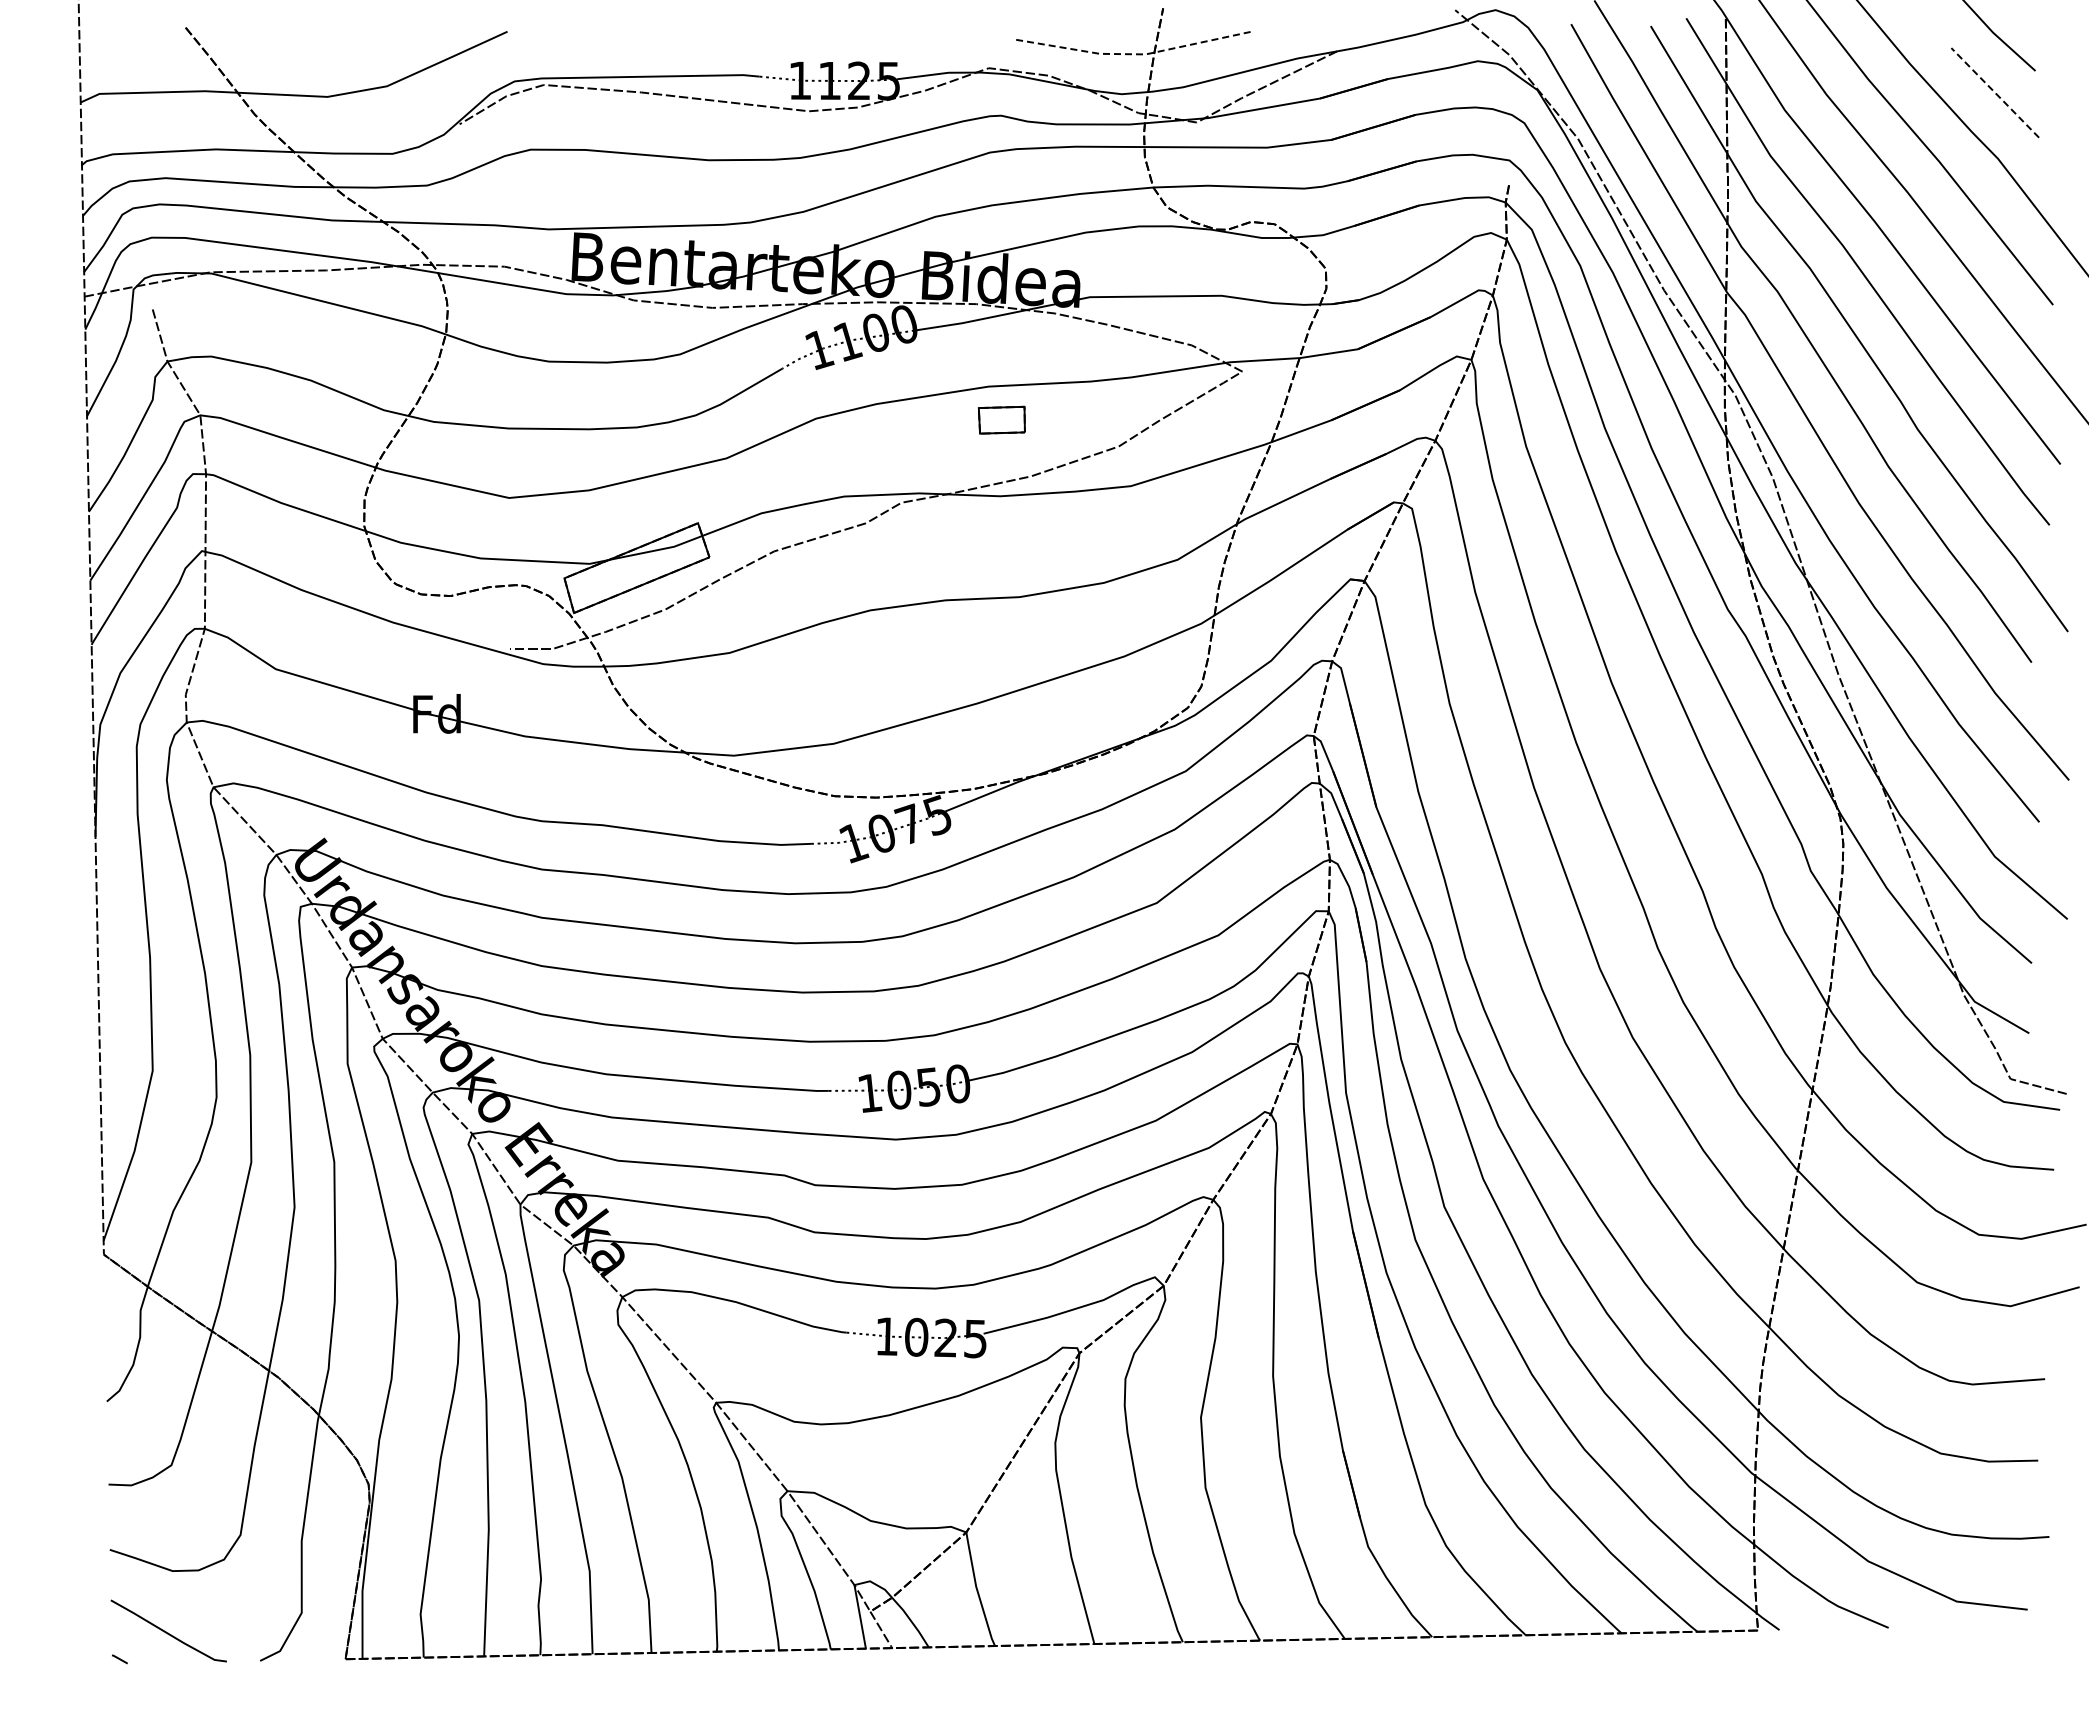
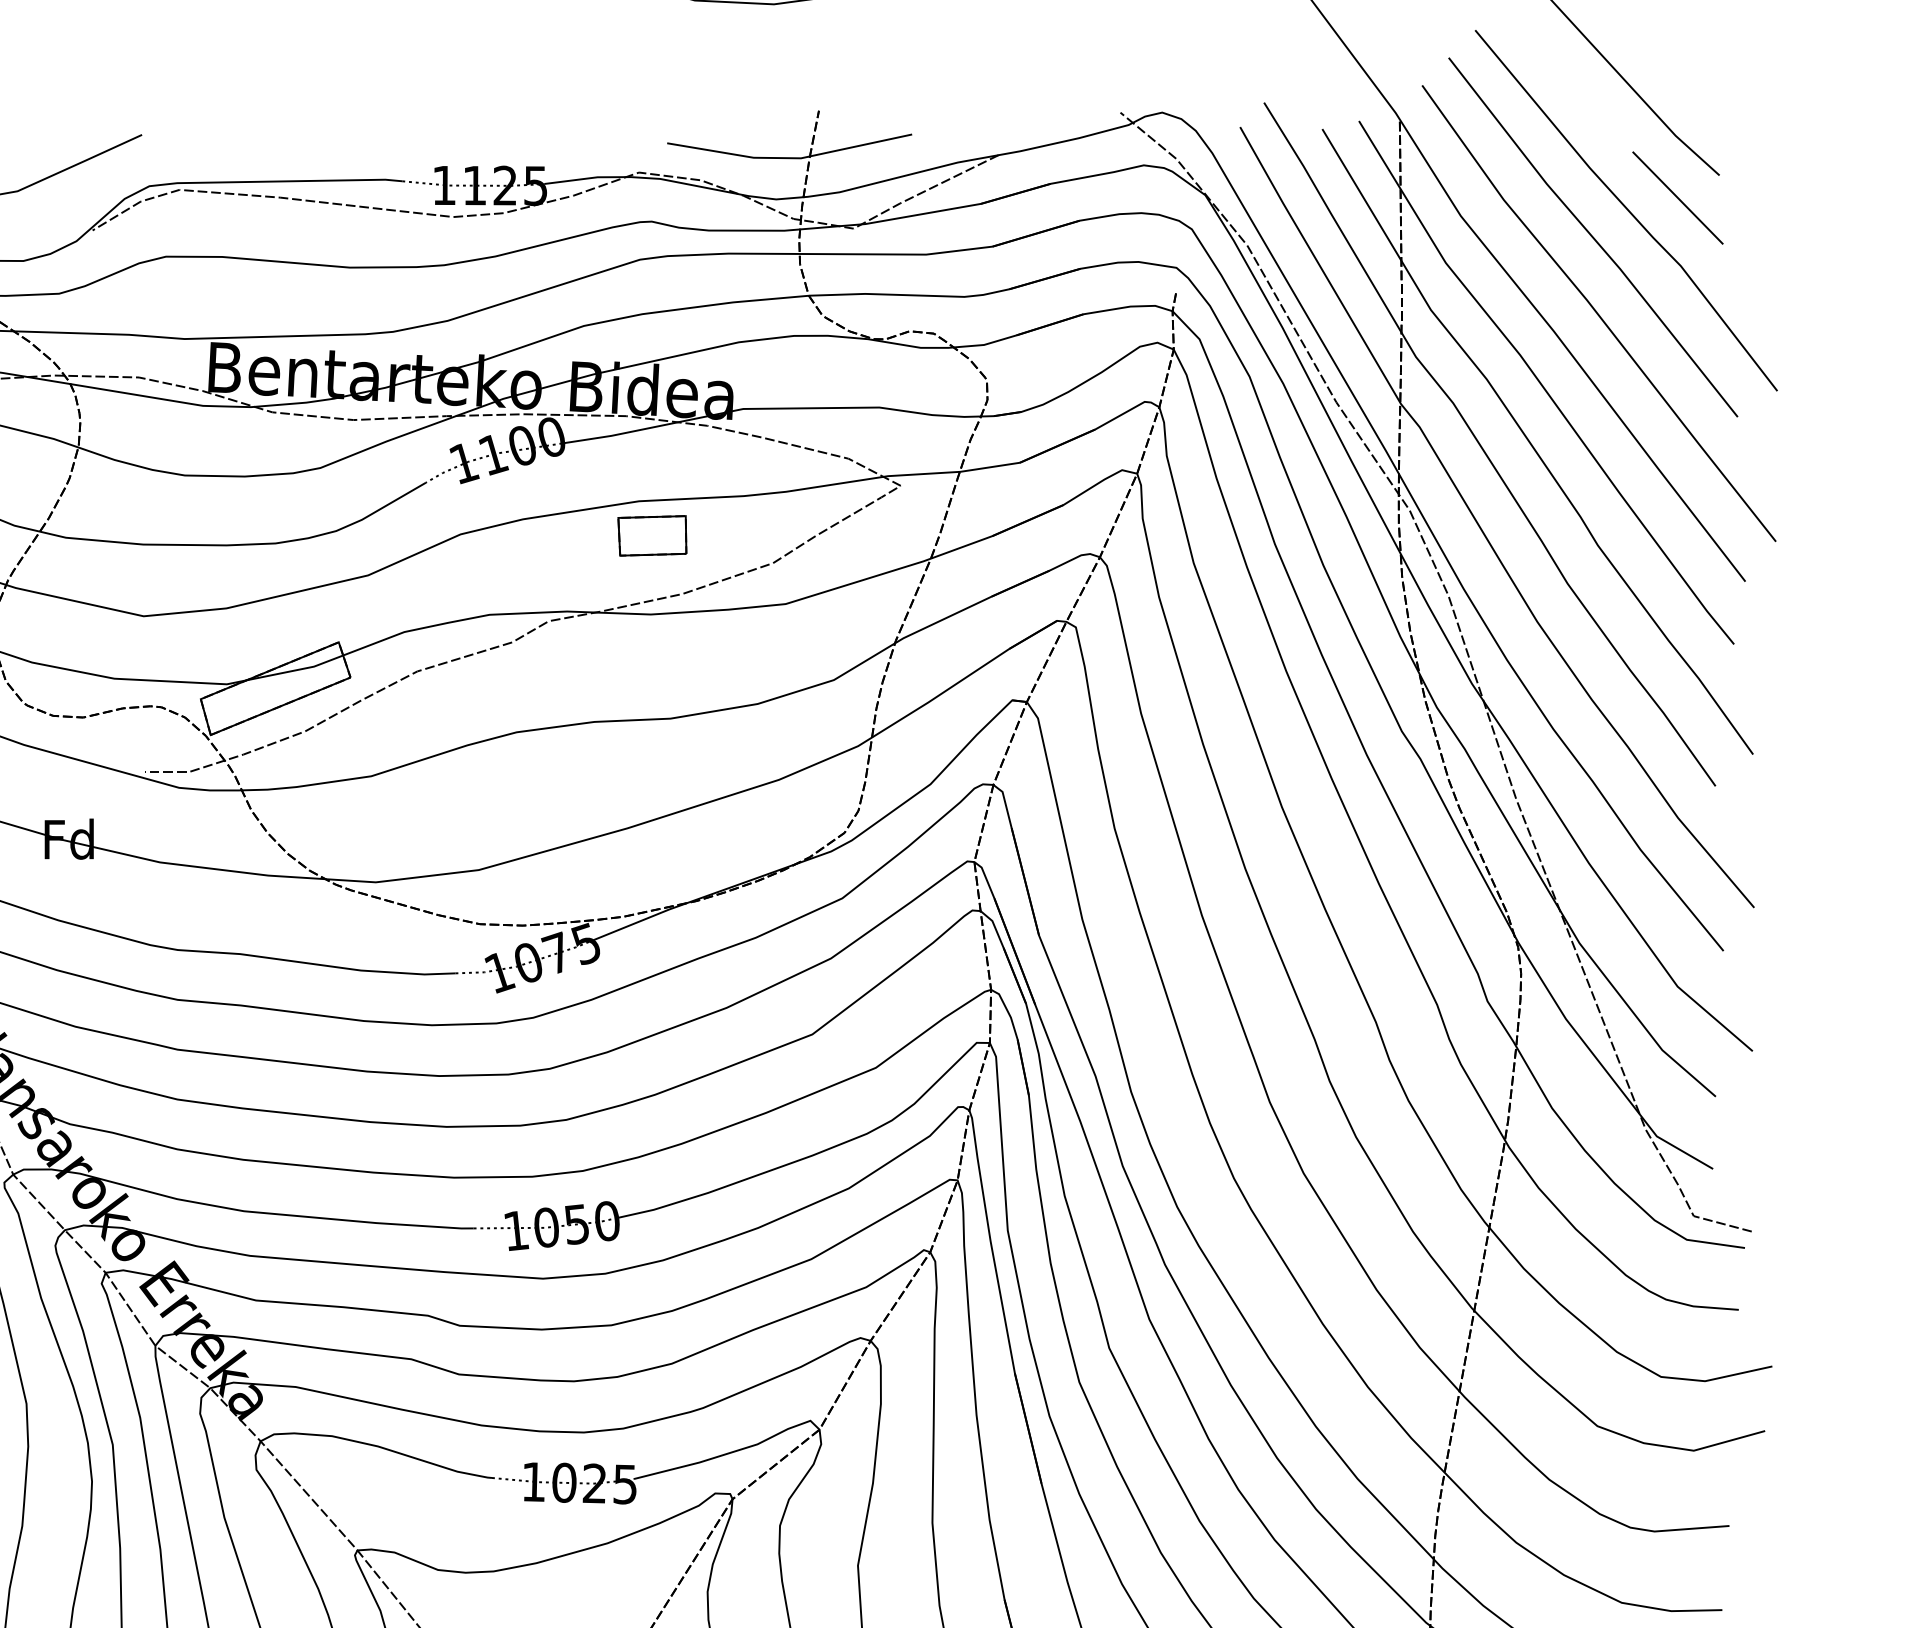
line: (1135, 54) -> (790, 158), dashed -> solid
line: (1995, 93) -> (1678, 198), dashed -> solid
part: (1001, 420) -> (652, 536), size x1.43

